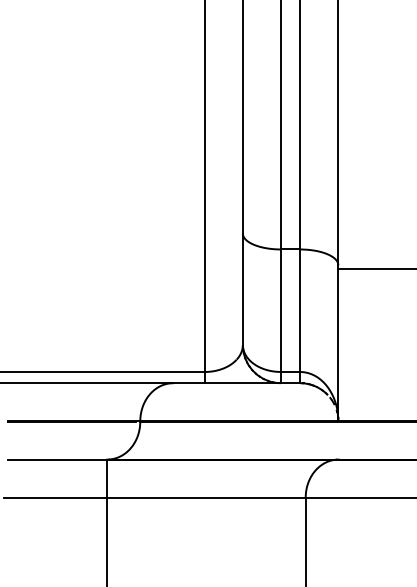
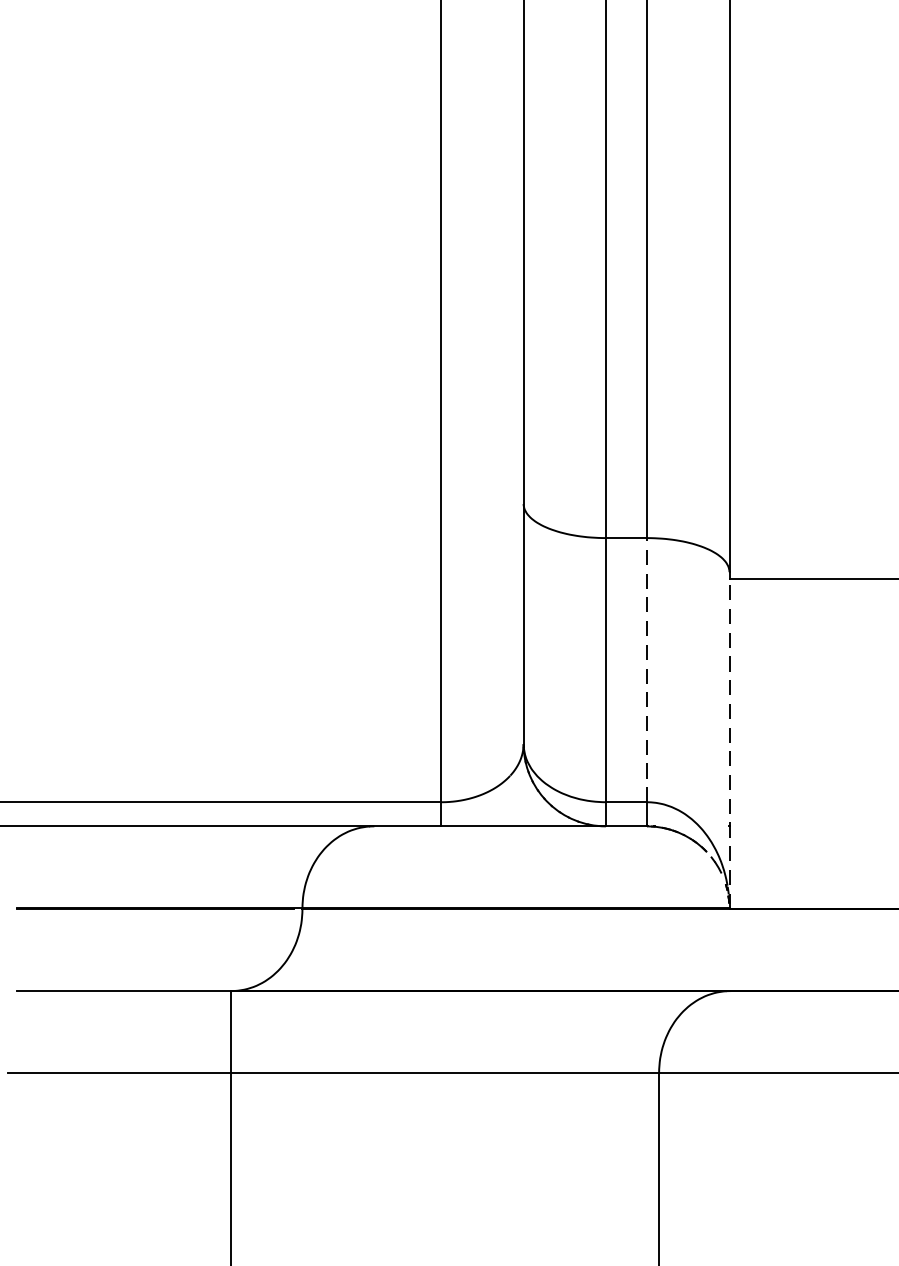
line: (300, 310) -> (647, 669), solid -> dashed
line: (338, 344) -> (729, 742), solid -> dashed

